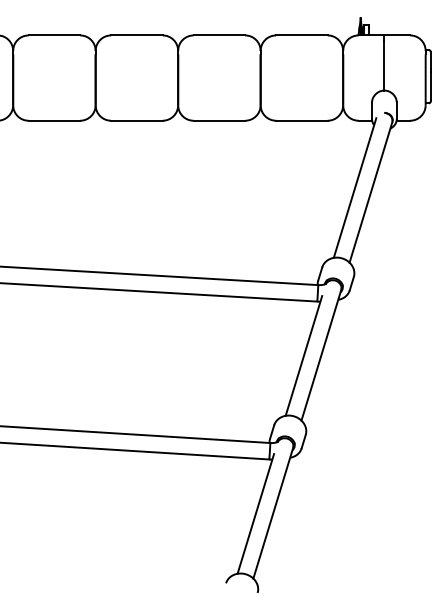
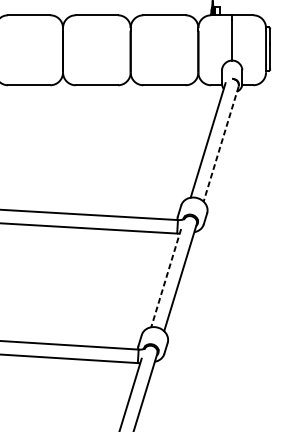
line: (370, 193) -> (220, 144), solid -> dashed
line: (303, 355) -> (165, 277), solid -> dashed

